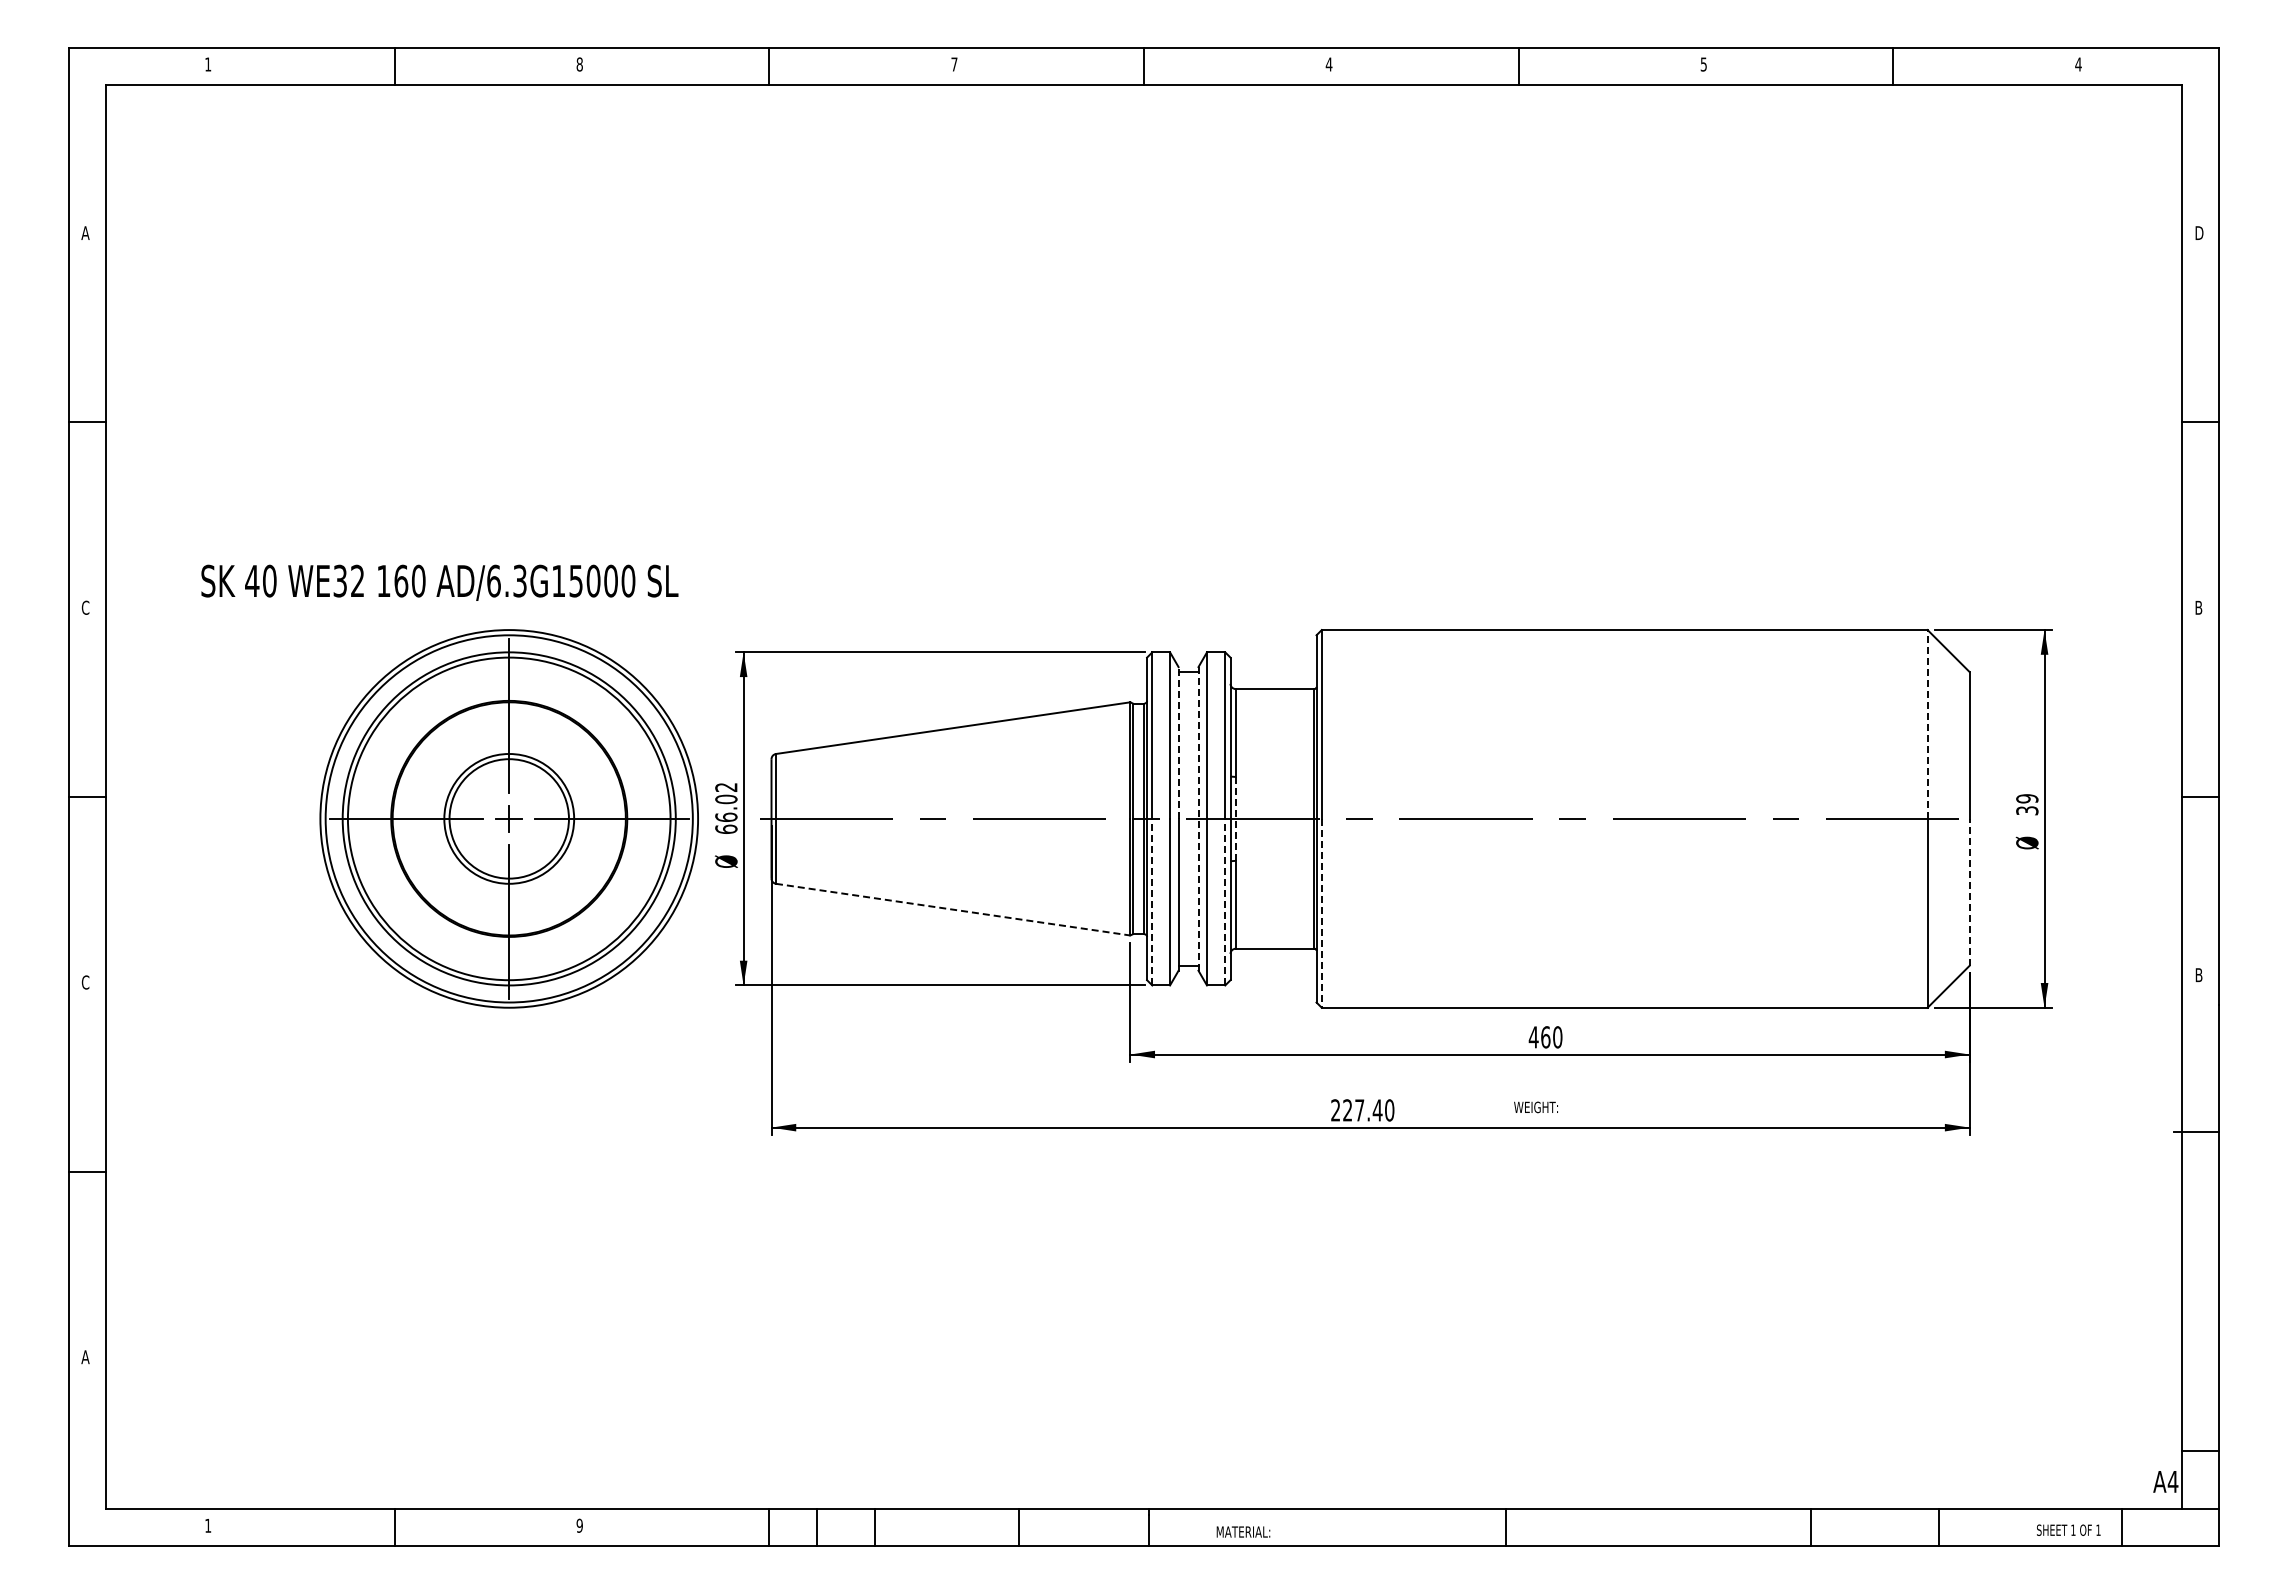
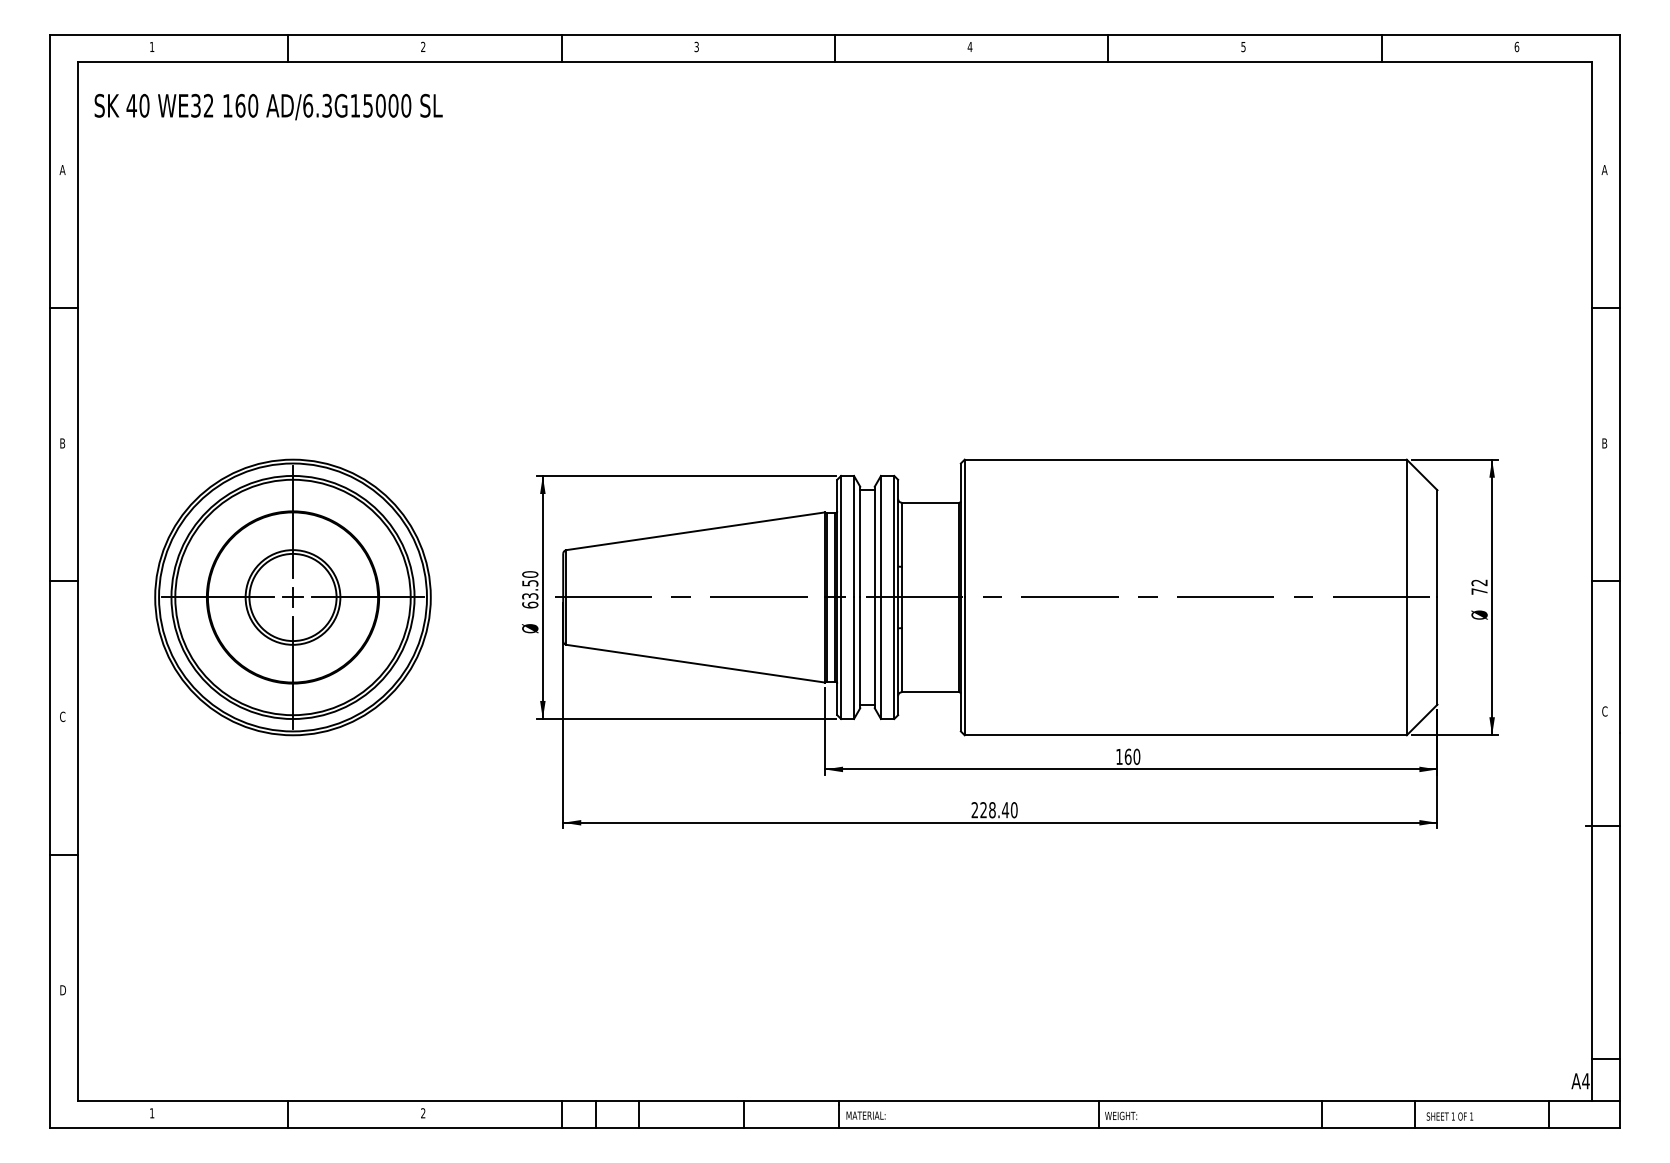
text: (579, 64) -> (423, 46), 8 -> 2
text: (954, 64) -> (696, 46), 7 -> 3
text: (2078, 64) -> (1516, 46), 4 -> 6
text: (2198, 232) -> (1604, 169), D -> A
text: (439, 582) -> (268, 106), moved
text: (85, 607) -> (62, 443), C -> B
line: (1927, 723) -> (1406, 527), dashed -> solid
line: (1178, 743) -> (860, 542), dashed -> solid
text: (726, 801) -> (530, 584), 66.02 -> 63.50
text: (2027, 804) -> (1479, 586), 39 -> 72
part: (508, 818) -> (292, 597), moved
line: (1198, 818) -> (874, 597), dashed -> solid
line: (1235, 818) -> (901, 597), dashed -> solid
line: (1969, 891) -> (1437, 650), dashed -> solid
line: (1152, 901) -> (841, 657), dashed -> solid
line: (1225, 901) -> (894, 657), dashed -> solid
line: (953, 909) -> (695, 663), dashed -> solid
line: (1321, 913) -> (964, 666), dashed -> solid
text: (2198, 975) -> (1604, 711), B -> C
text: (1533, 1037) -> (1119, 756), 460 -> 160
text: (1535, 1107) -> (1120, 1116), moved
text: (1359, 1110) -> (992, 810), 227.40 -> 228.40
text: (85, 1357) -> (62, 990), A -> D
text: (579, 1525) -> (423, 1113), 9 -> 2
text: (2068, 1529) -> (1449, 1116), moved
text: (1243, 1531) -> (866, 1115), moved

